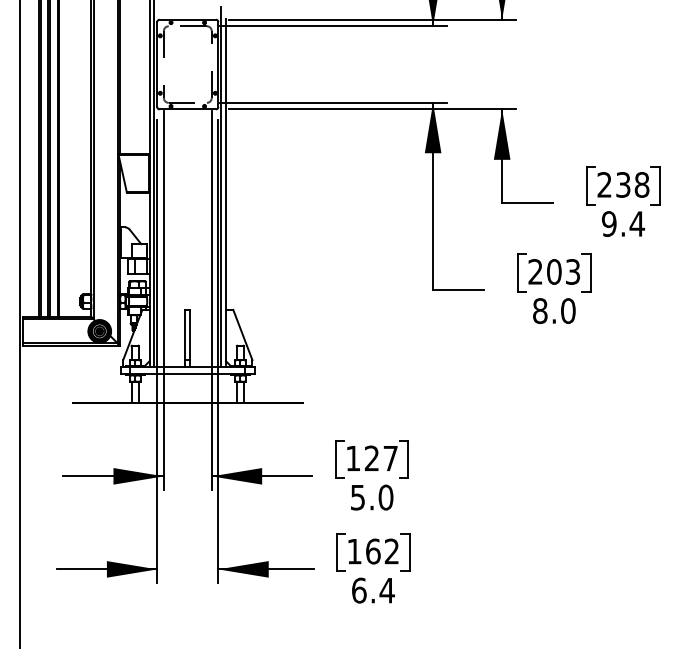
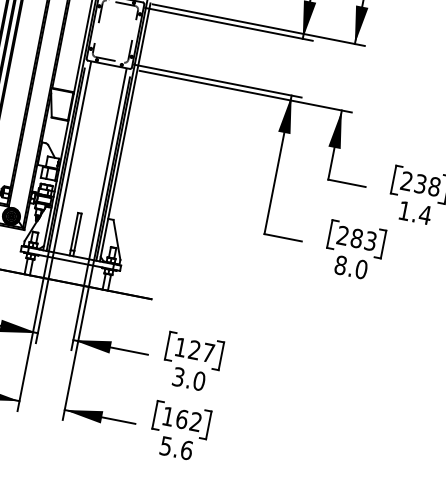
text: (608, 223) -> (404, 210), 9.4 -> 1.4
text: (554, 271) -> (357, 238), 203 -> 283
text: (357, 496) -> (178, 376), 5.0 -> 3.0
text: (373, 590) -> (176, 448), 6.4 -> 5.6

